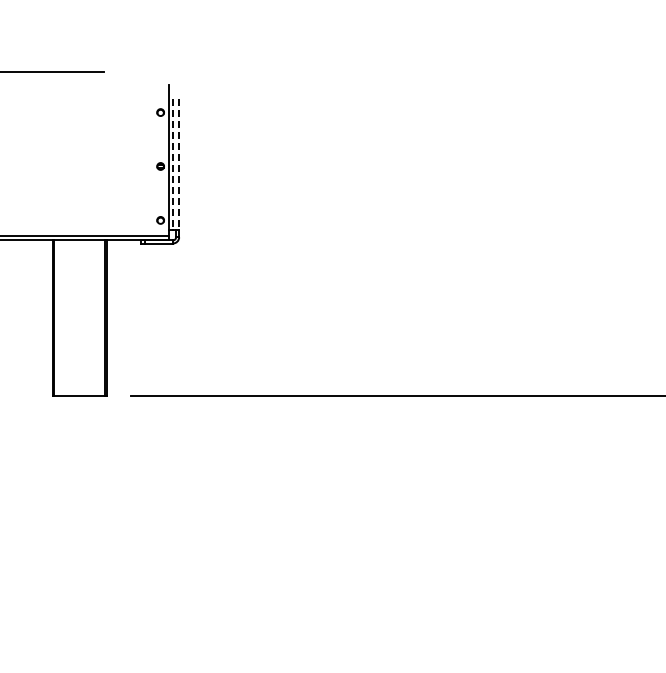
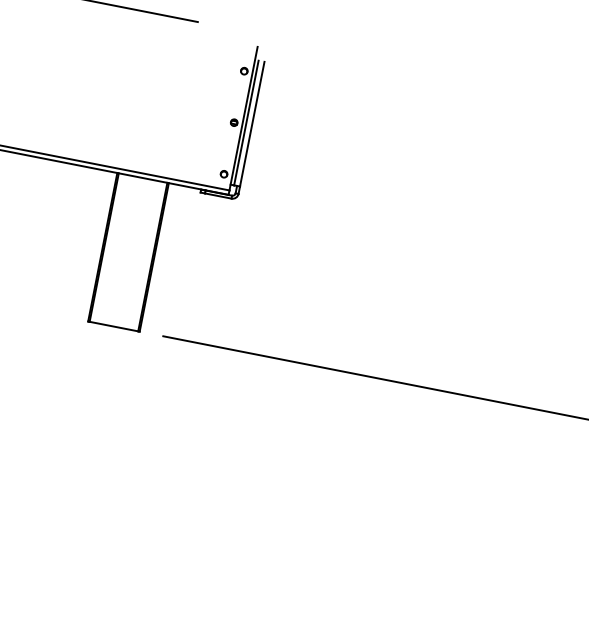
line: (173, 164) -> (246, 123), dashed -> solid
line: (179, 164) -> (252, 124), dashed -> solid

